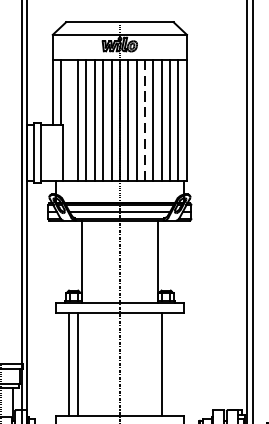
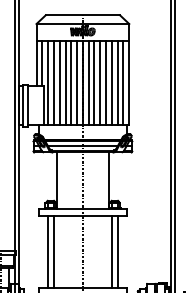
line: (145, 119) -> (100, 82), dashed -> solid
line: (70, 120) -> (48, 83), added
line: (171, 363) -> (118, 251), added

